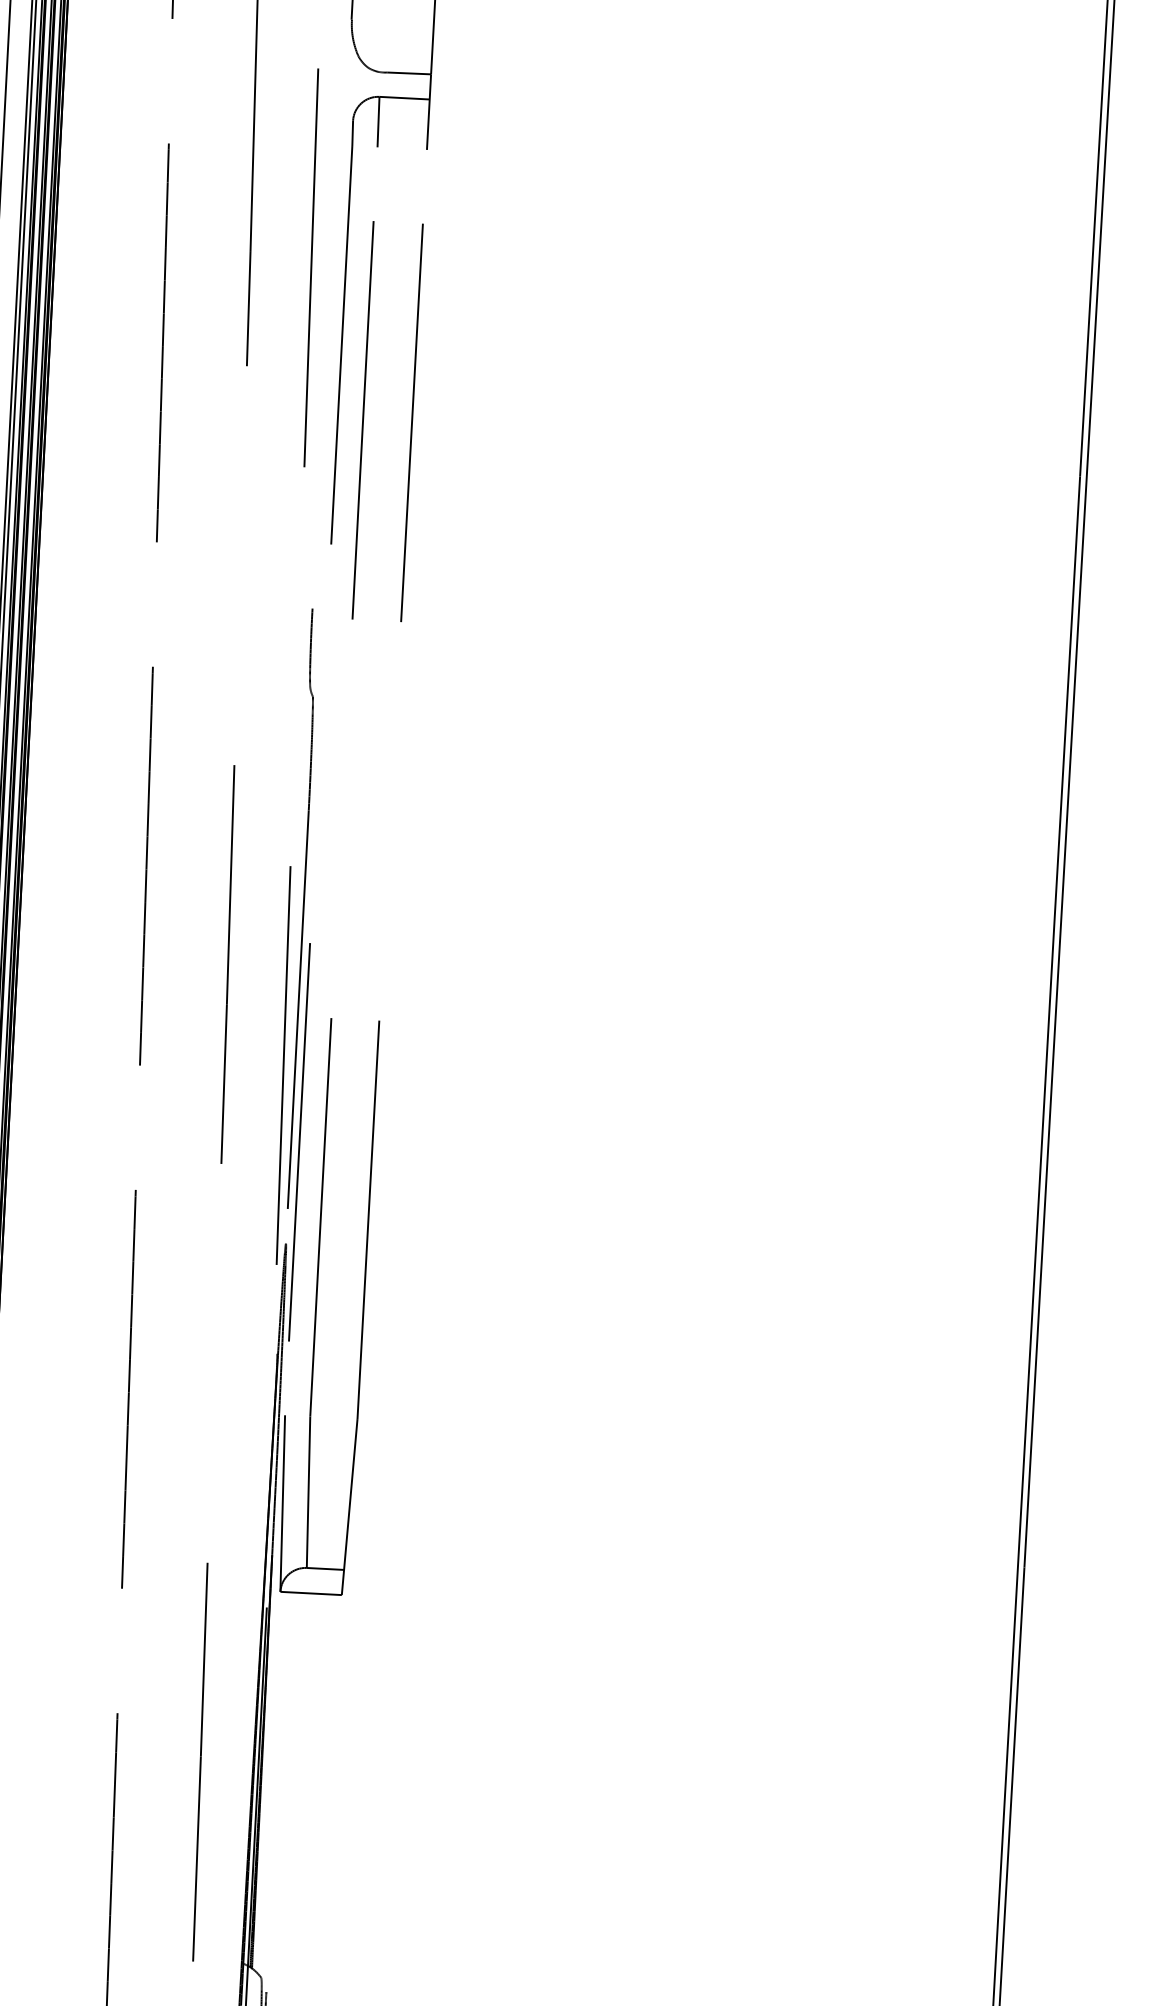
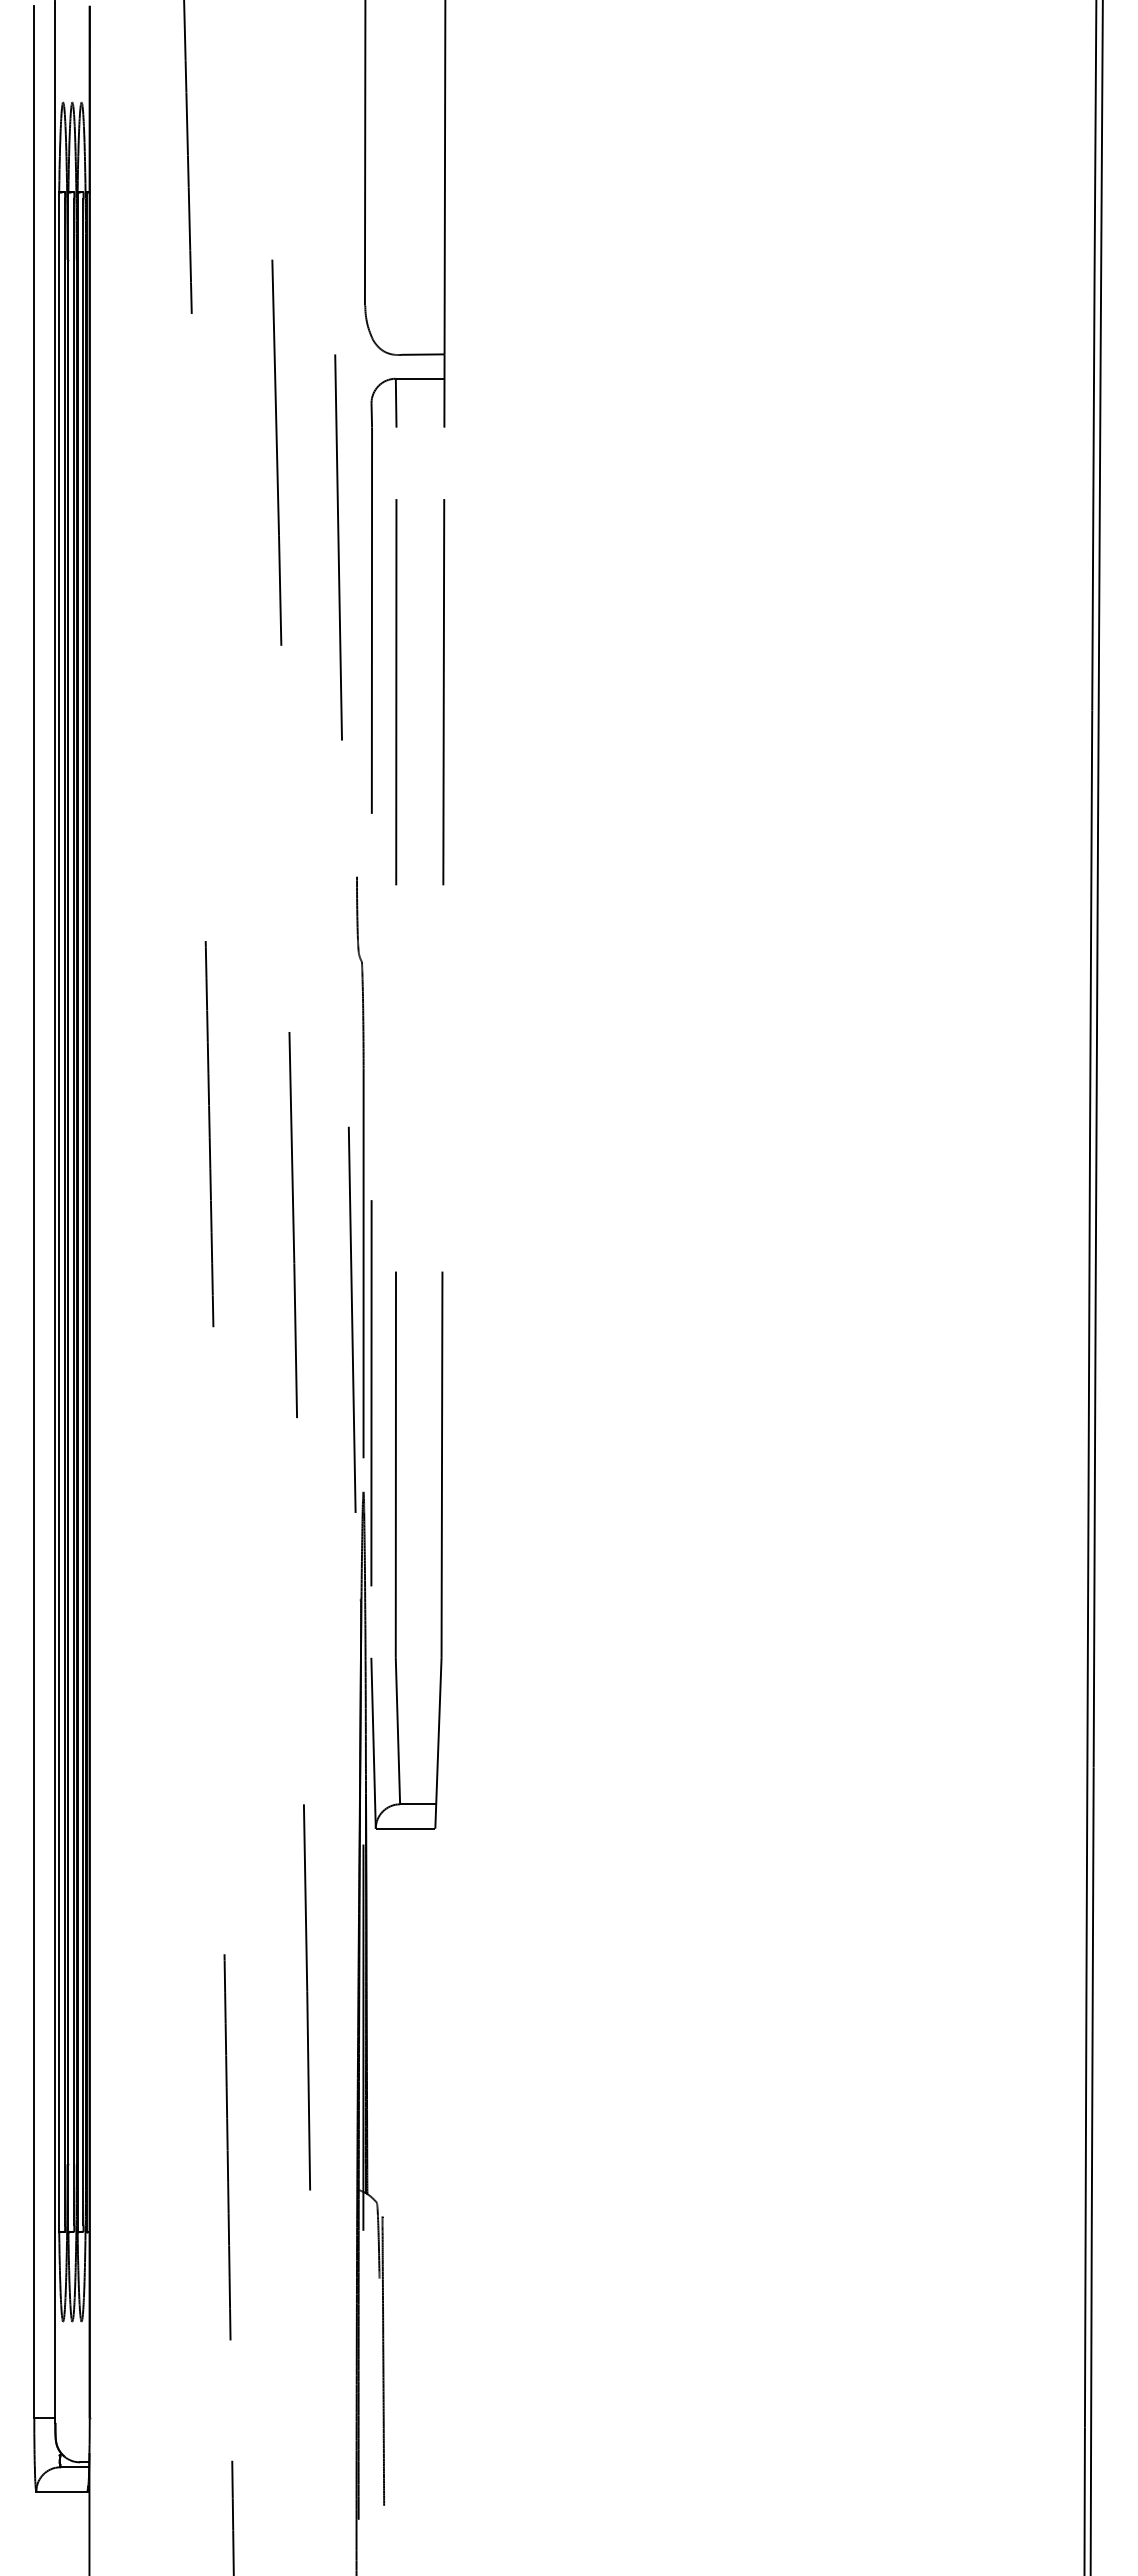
line: (162, 342) -> (198, 627), removed
line: (128, 1389) -> (218, 1640), removed

